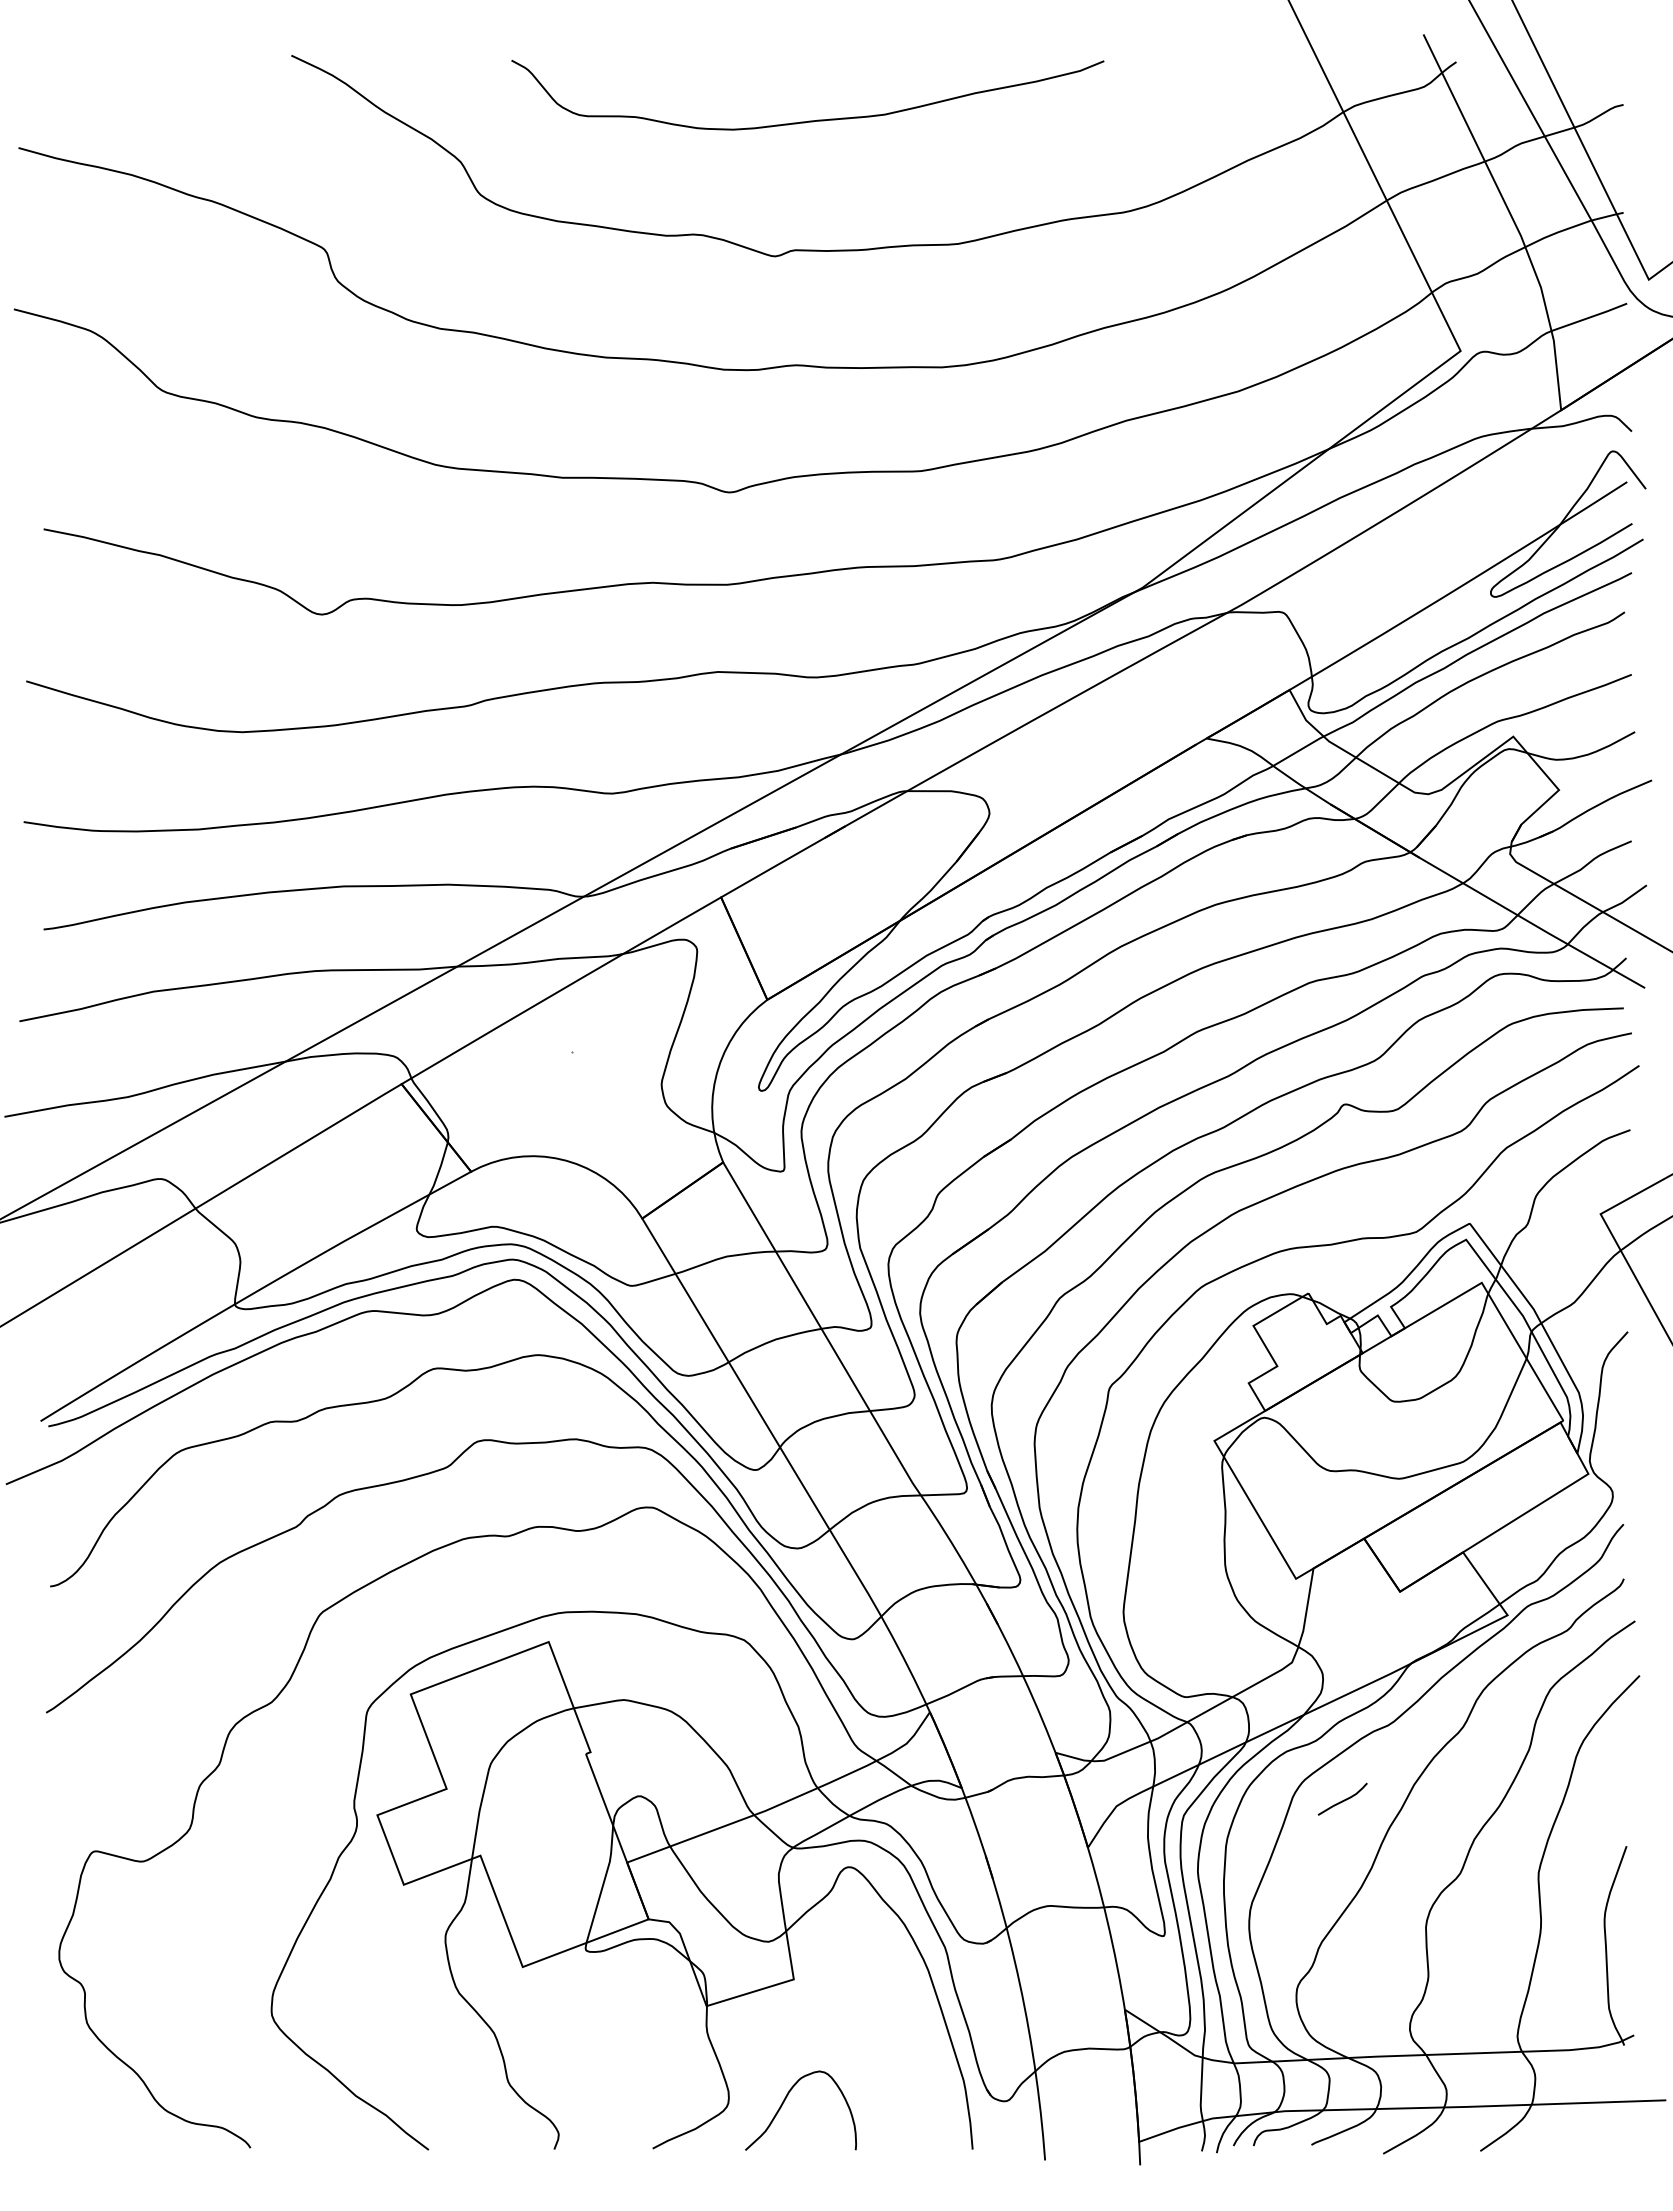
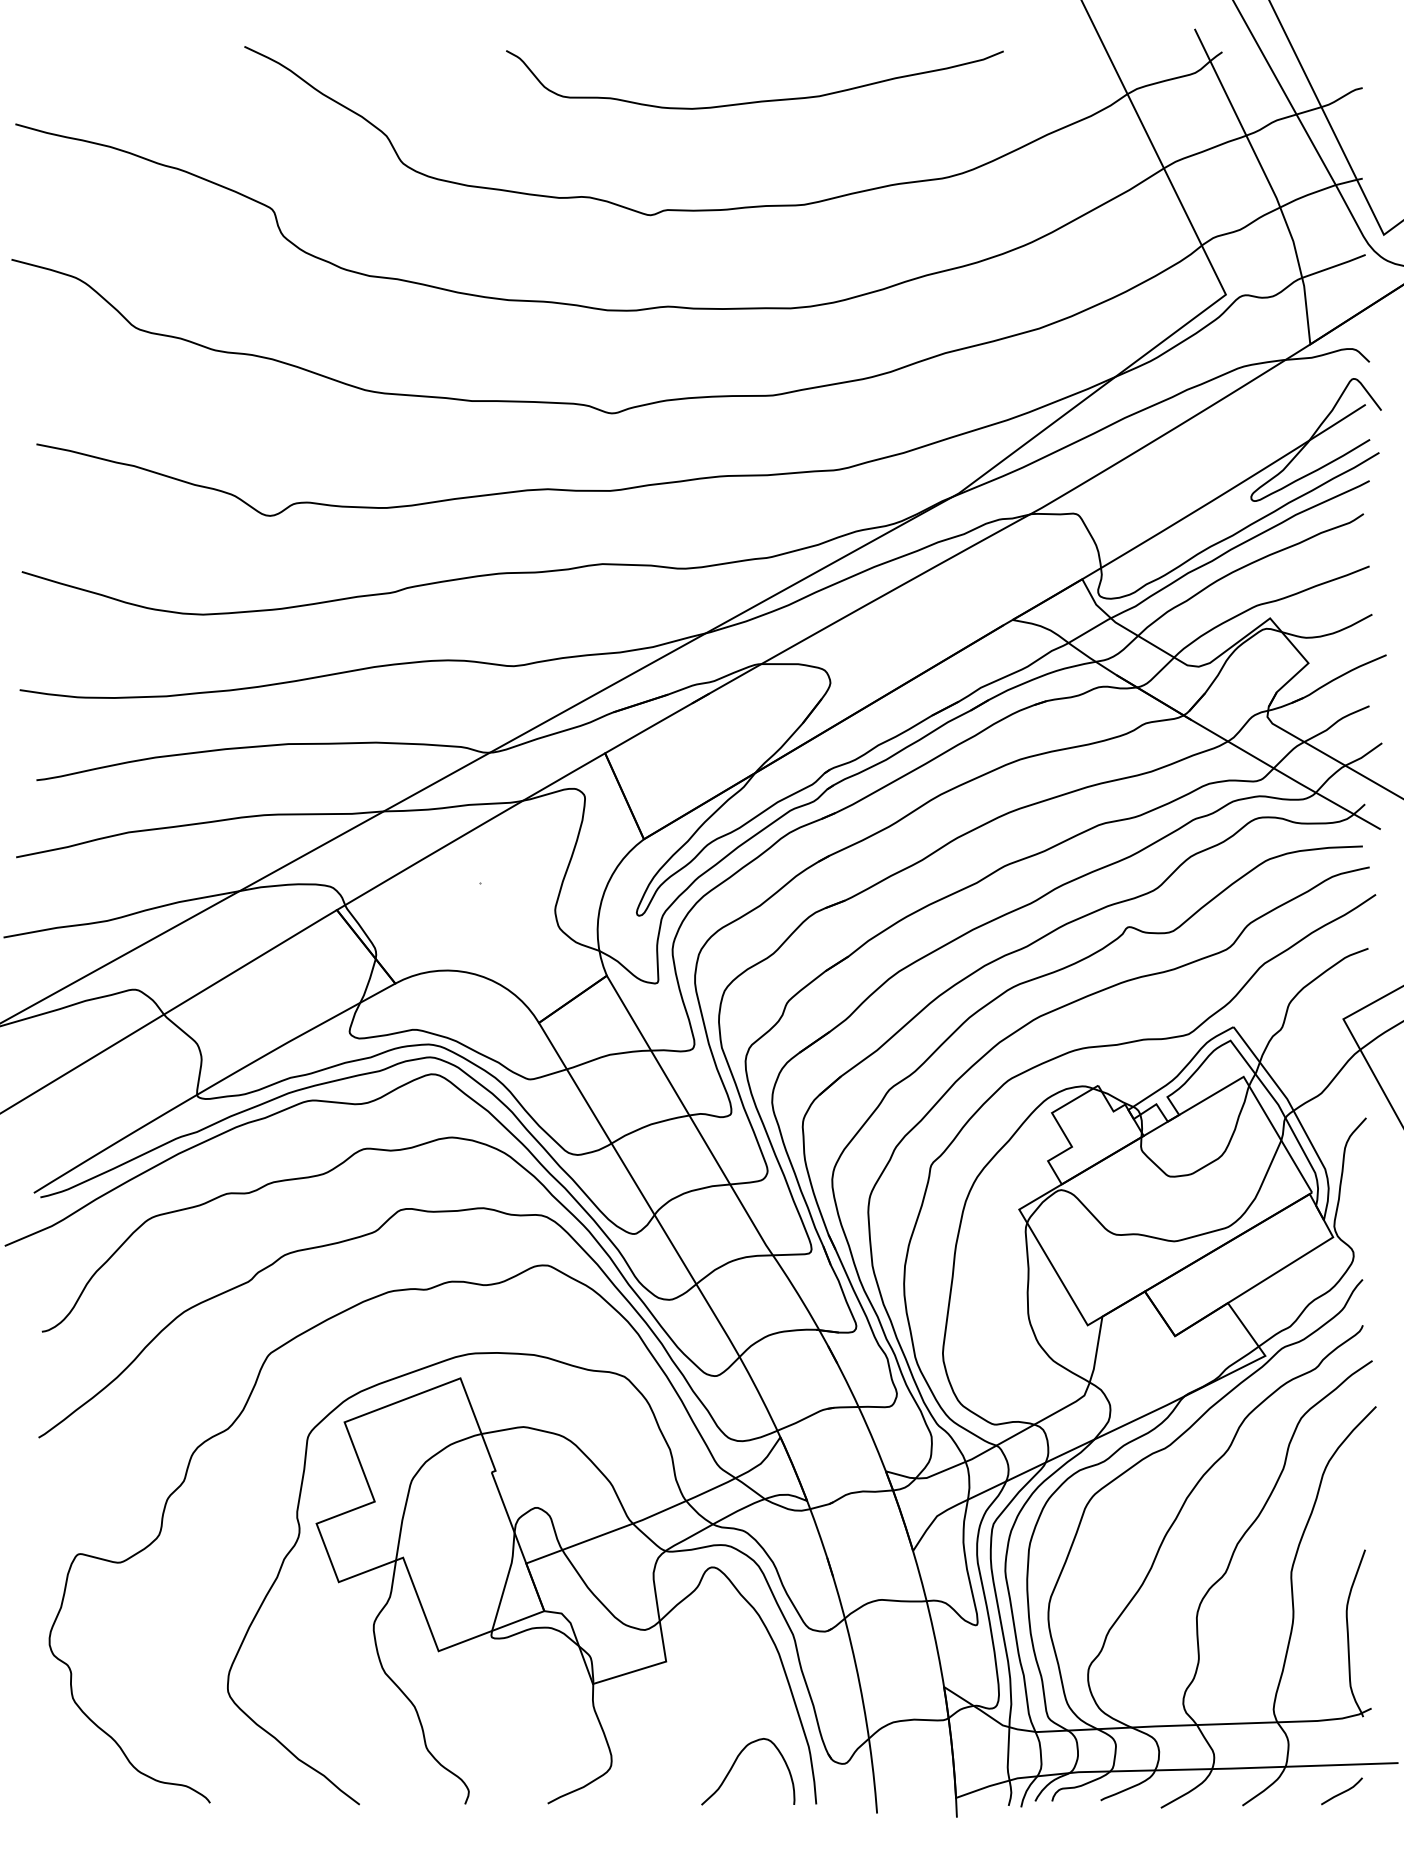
curve: (813, 119) -> (759, 100), moved
curve: (1343, 1799) -> (1342, 1791), moved
curve: (785, 2100) -> (735, 1763), moved

